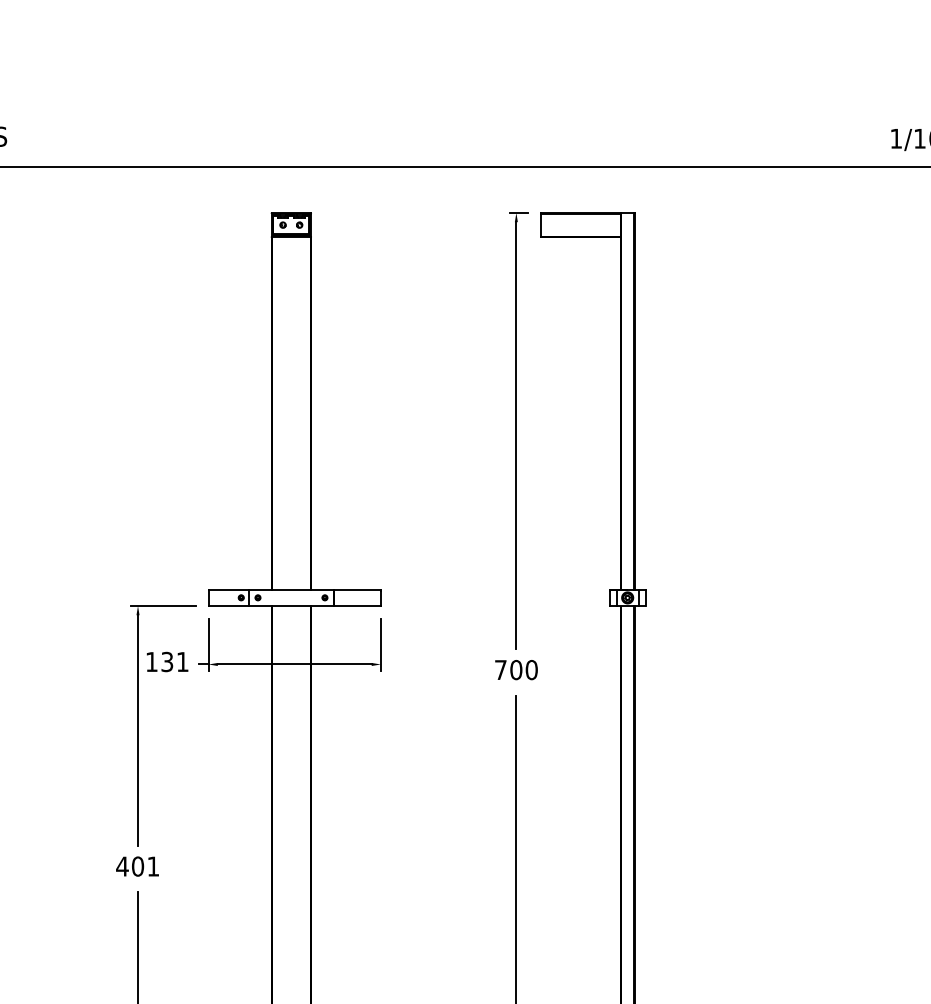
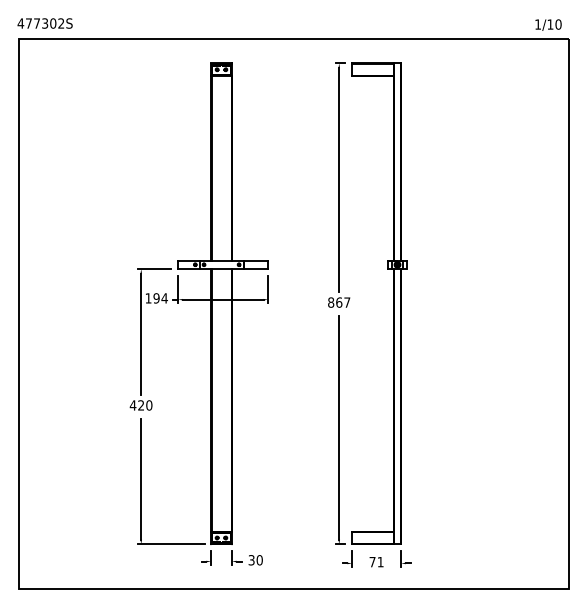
text: (174, 662) -> (160, 298), 131 -> 194
text: (516, 669) -> (339, 302), 700 -> 867
text: (146, 866) -> (145, 405), 401 -> 420

